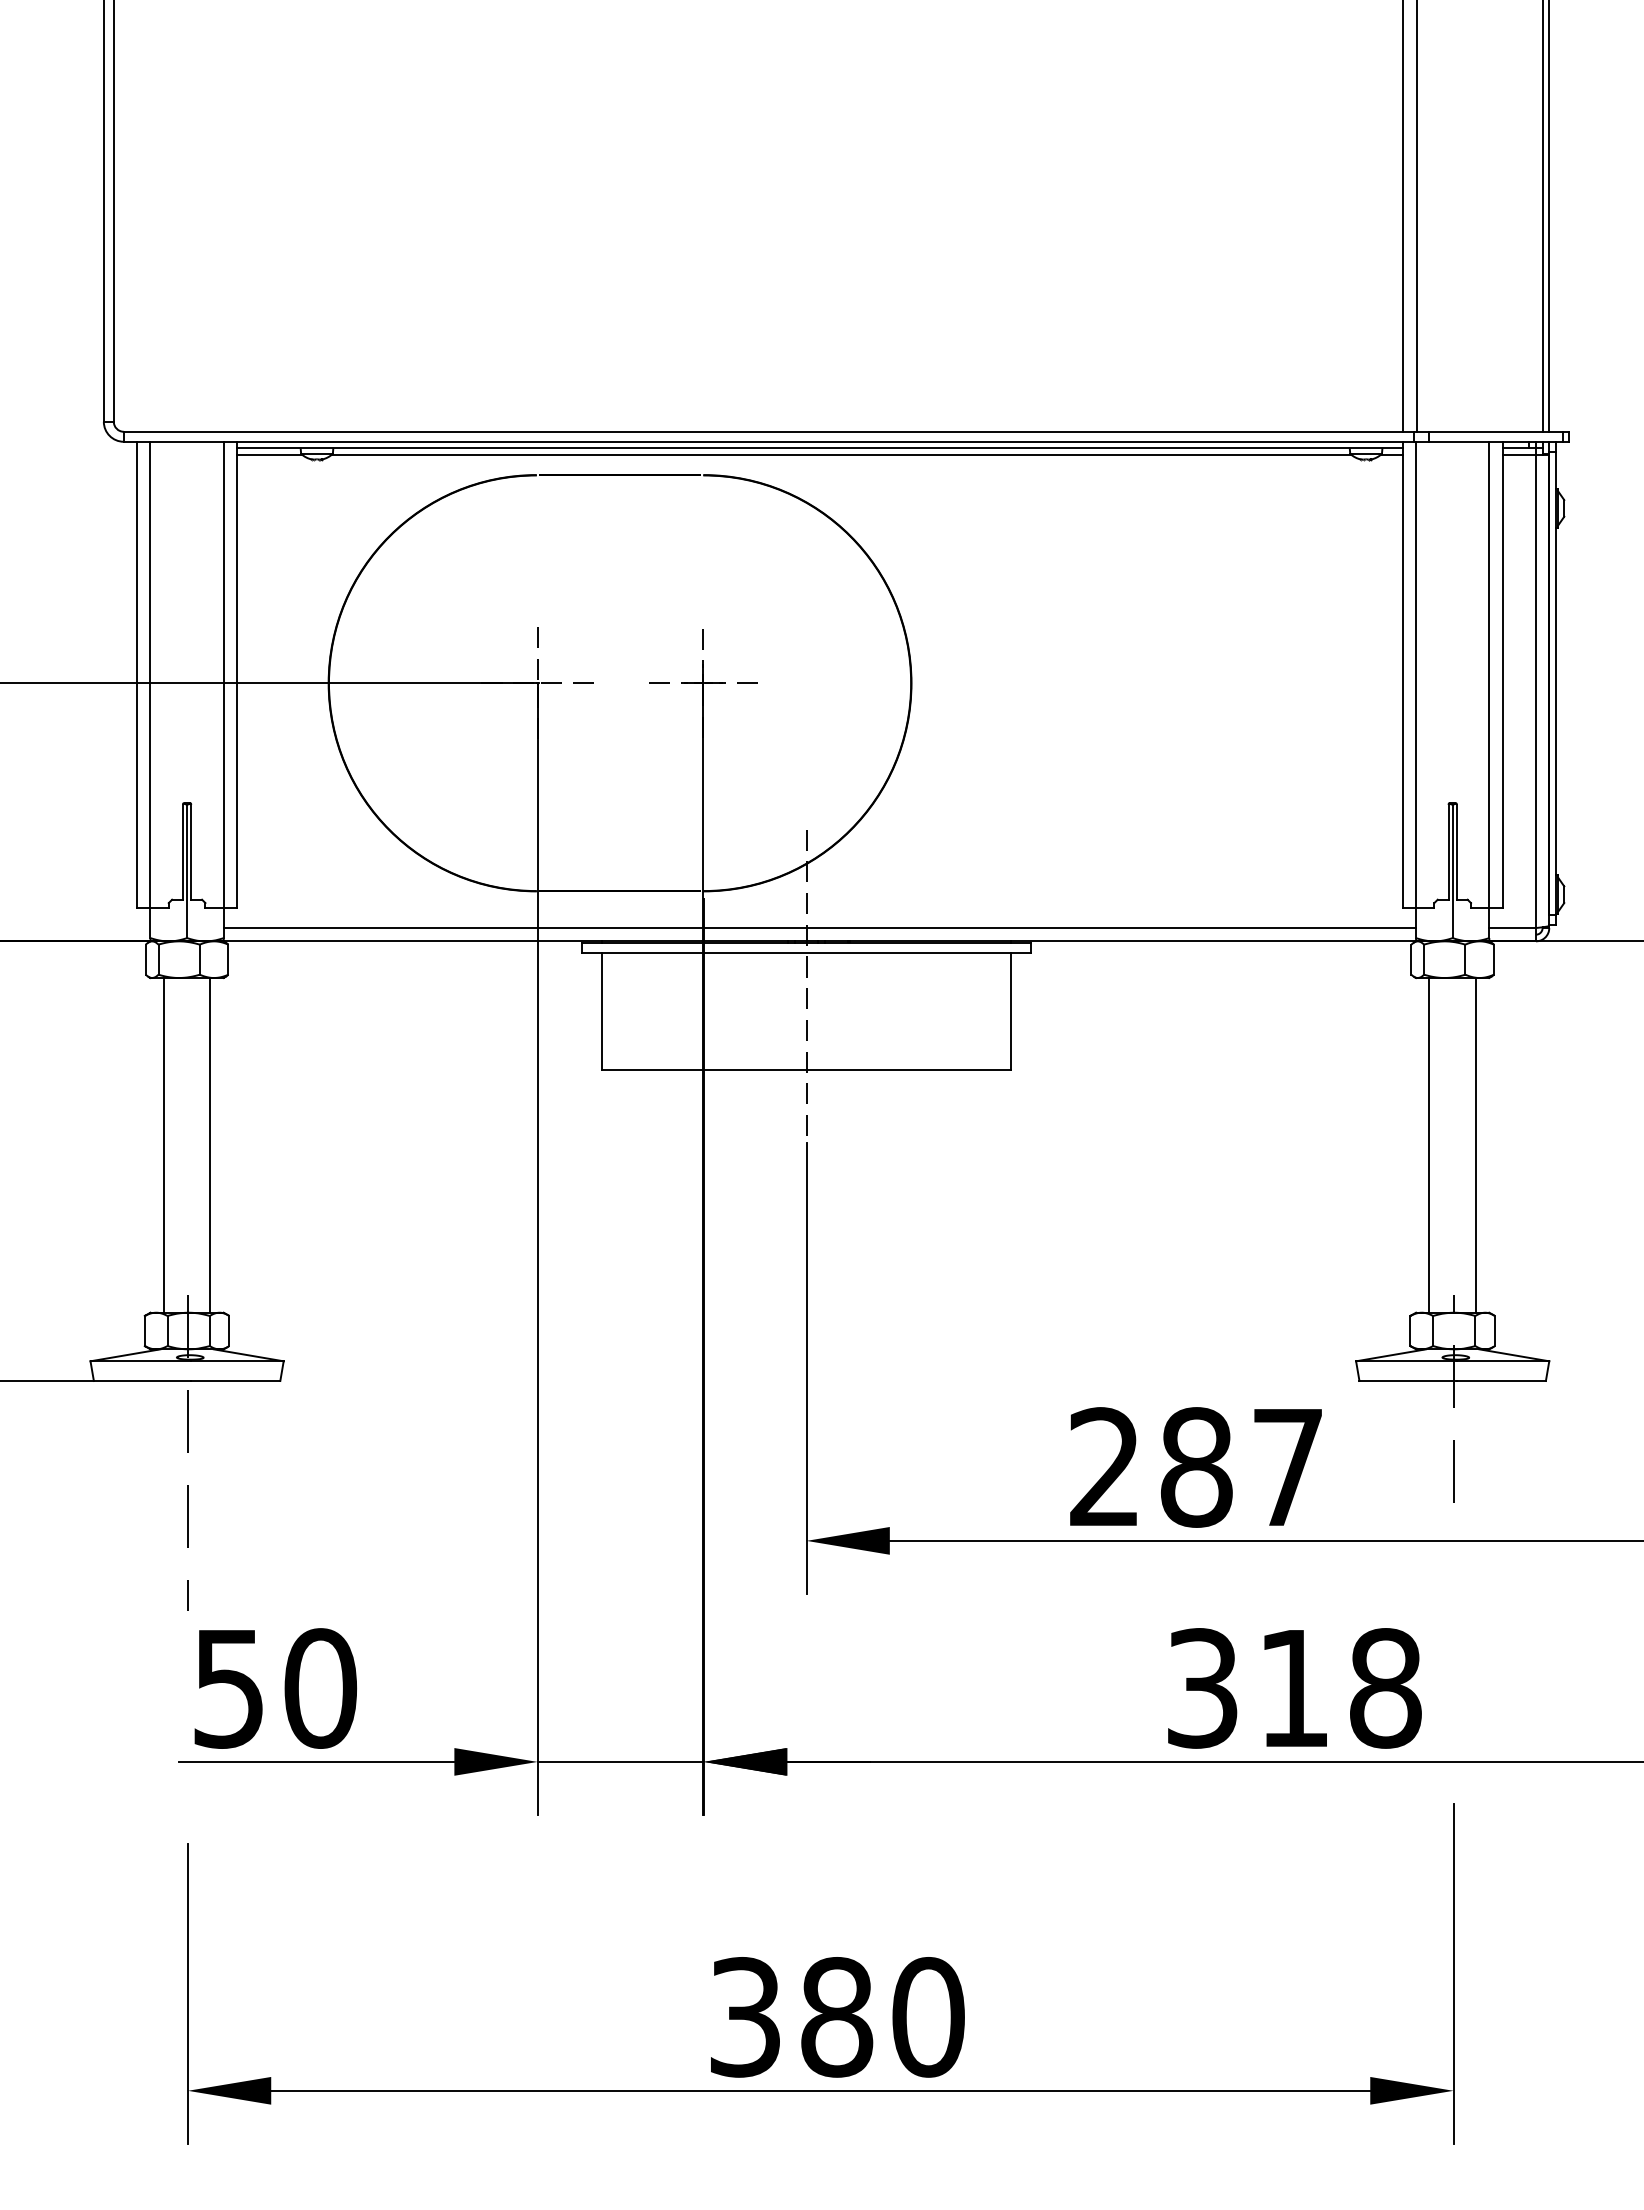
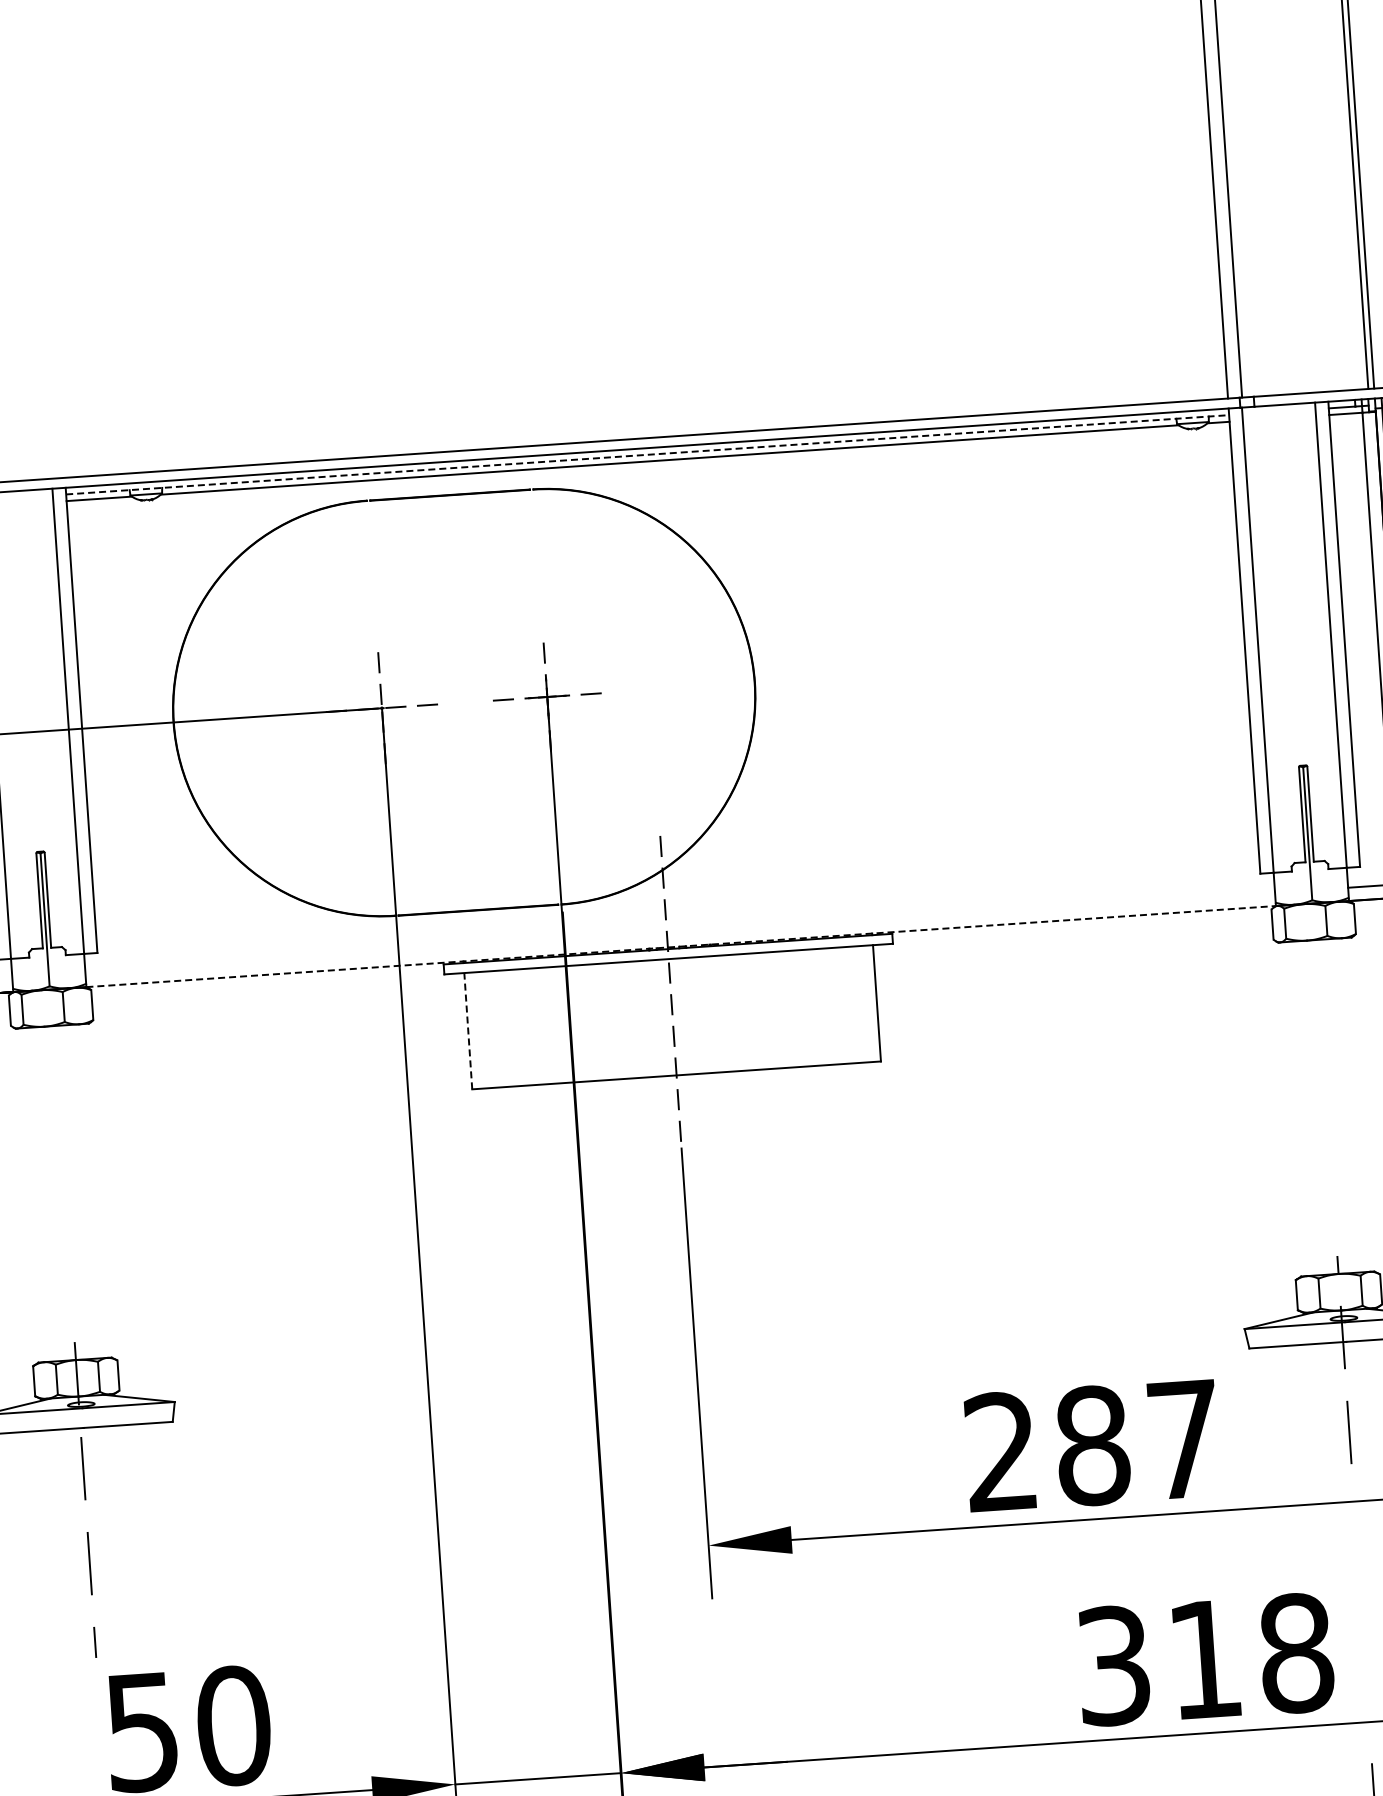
line: (819, 448) -> (647, 454), solid -> dashed
line: (819, 928) -> (679, 933), removed
line: (820, 941) -> (681, 946), solid -> dashed
line: (601, 1010) -> (467, 1030), solid -> dashed
line: (163, 1145) -> (40, 1194), removed
line: (210, 1145) -> (87, 1191), removed
line: (1429, 1145) -> (1303, 1108), removed
line: (1476, 1145) -> (1350, 1105), removed

